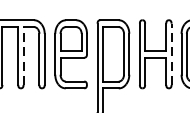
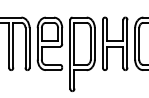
line: (171, 53) -> (127, 43), dashed -> solid
line: (23, 55) -> (13, 44), dashed -> solid

